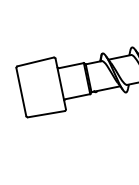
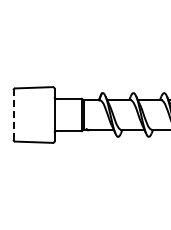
line: (21, 92) -> (13, 115), solid -> dashed

